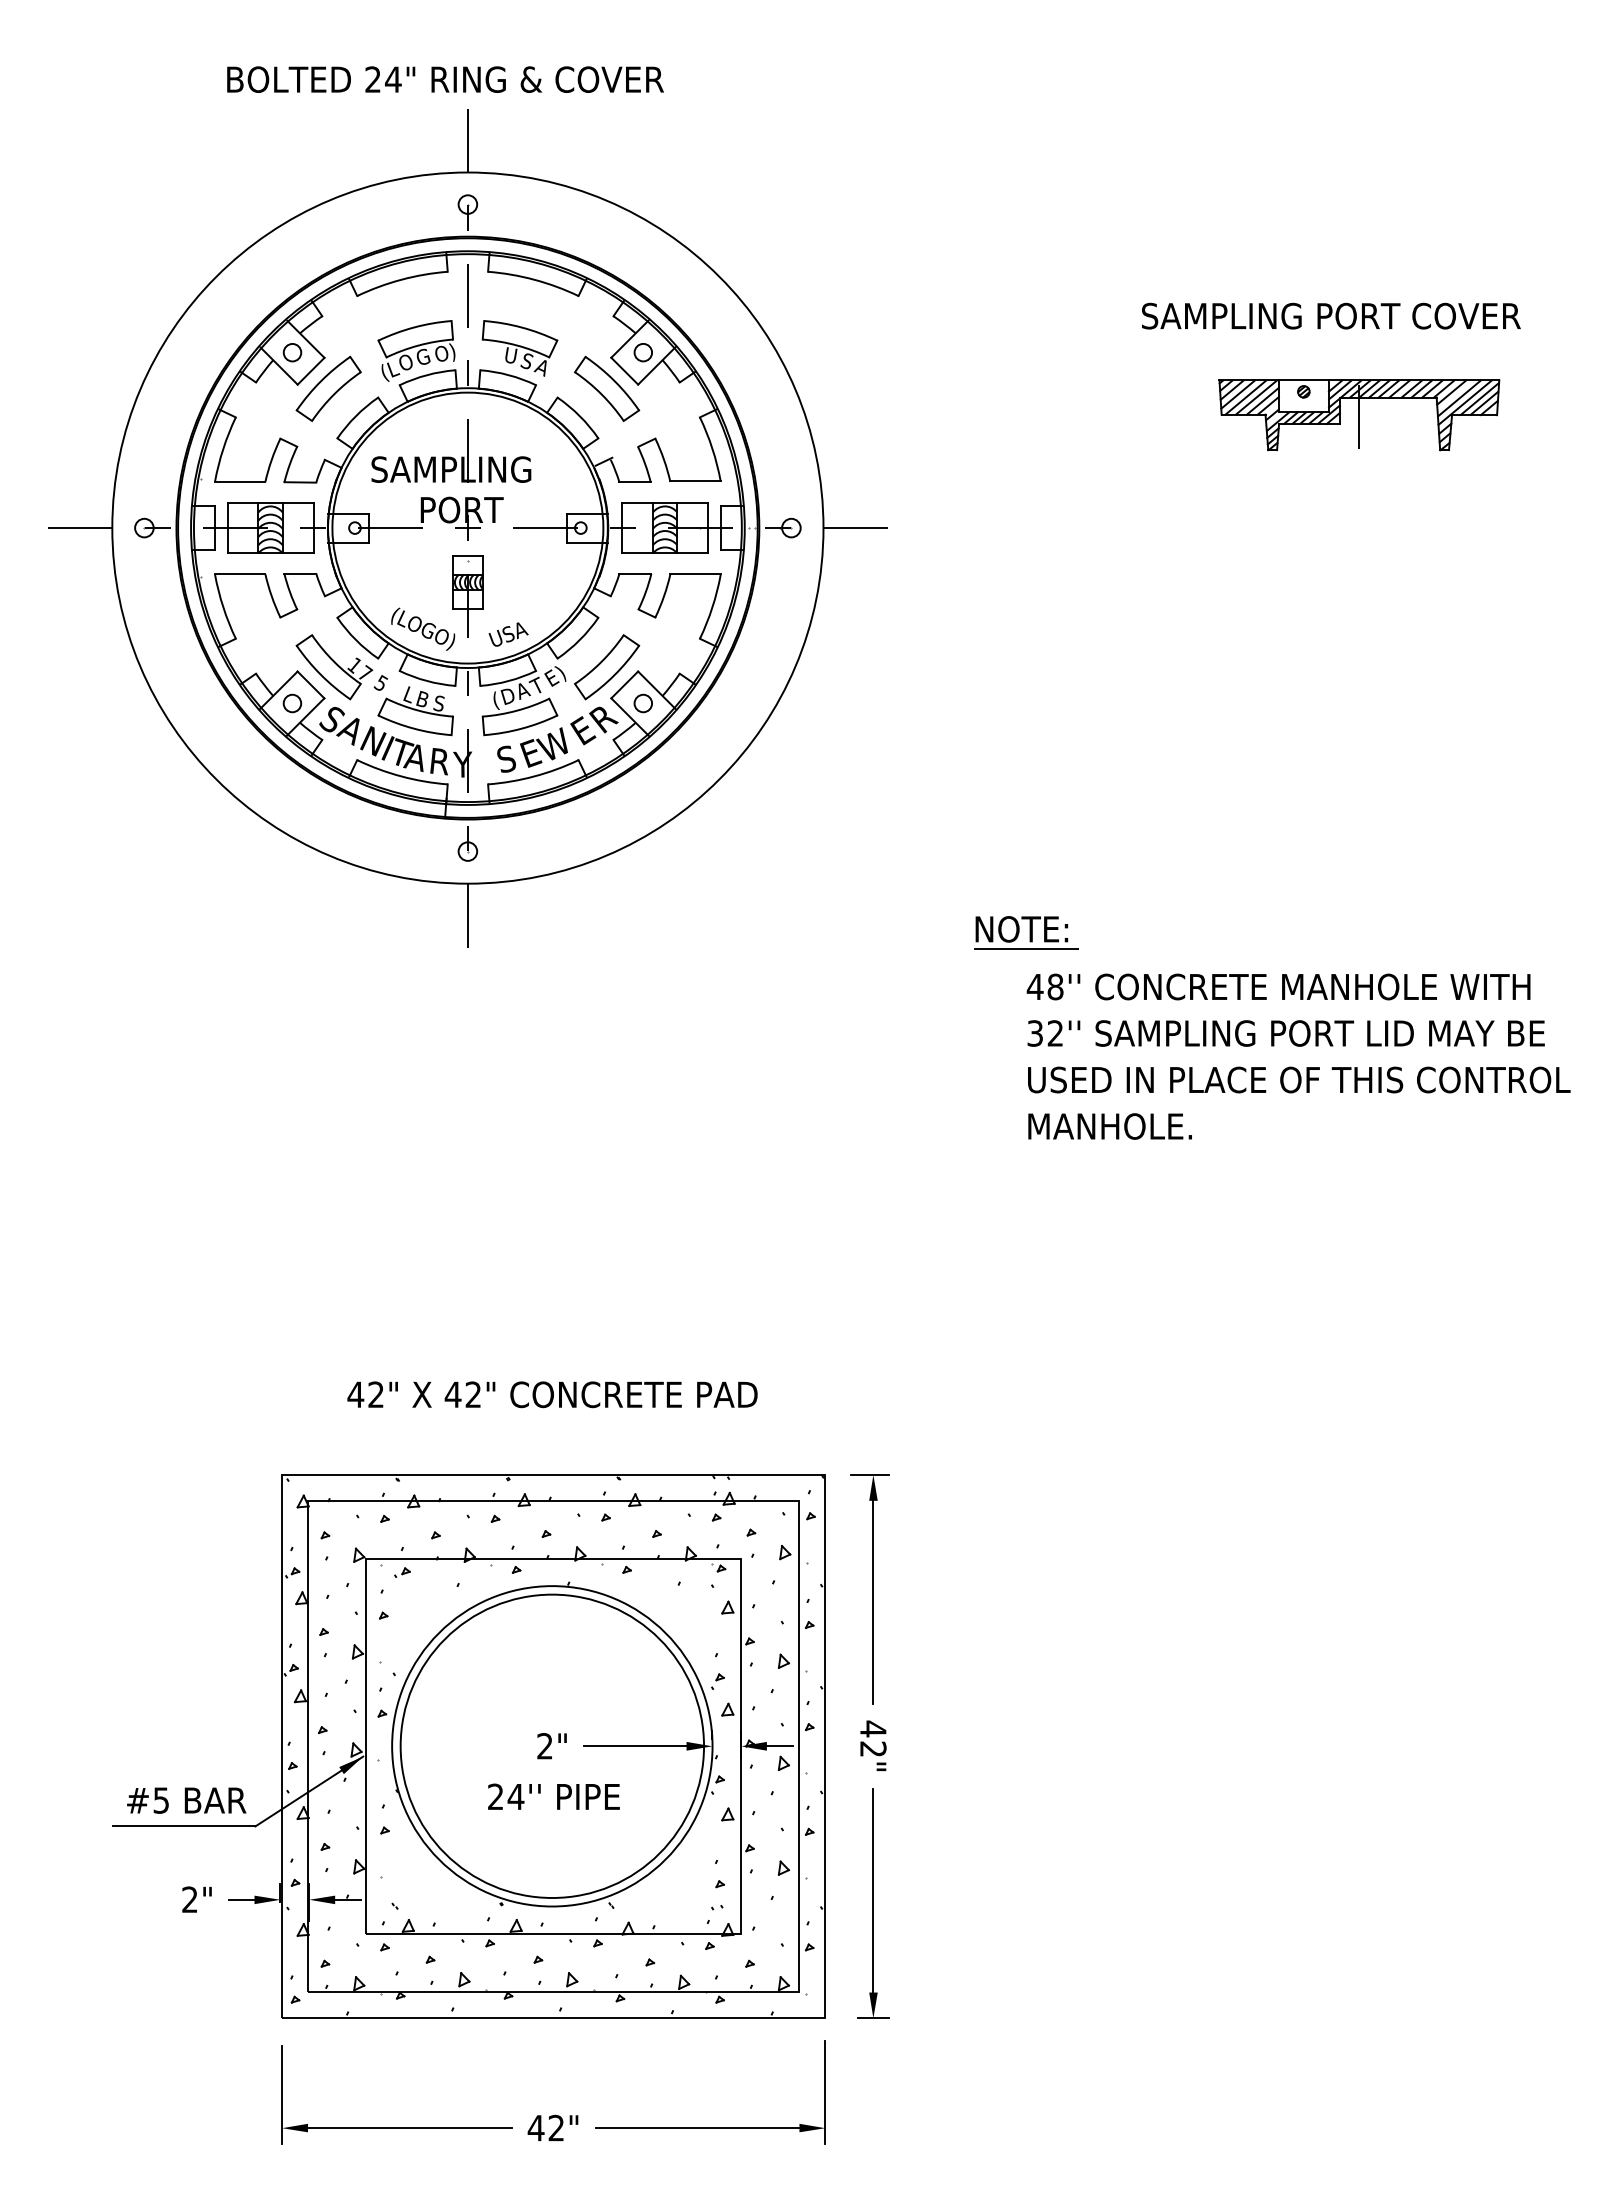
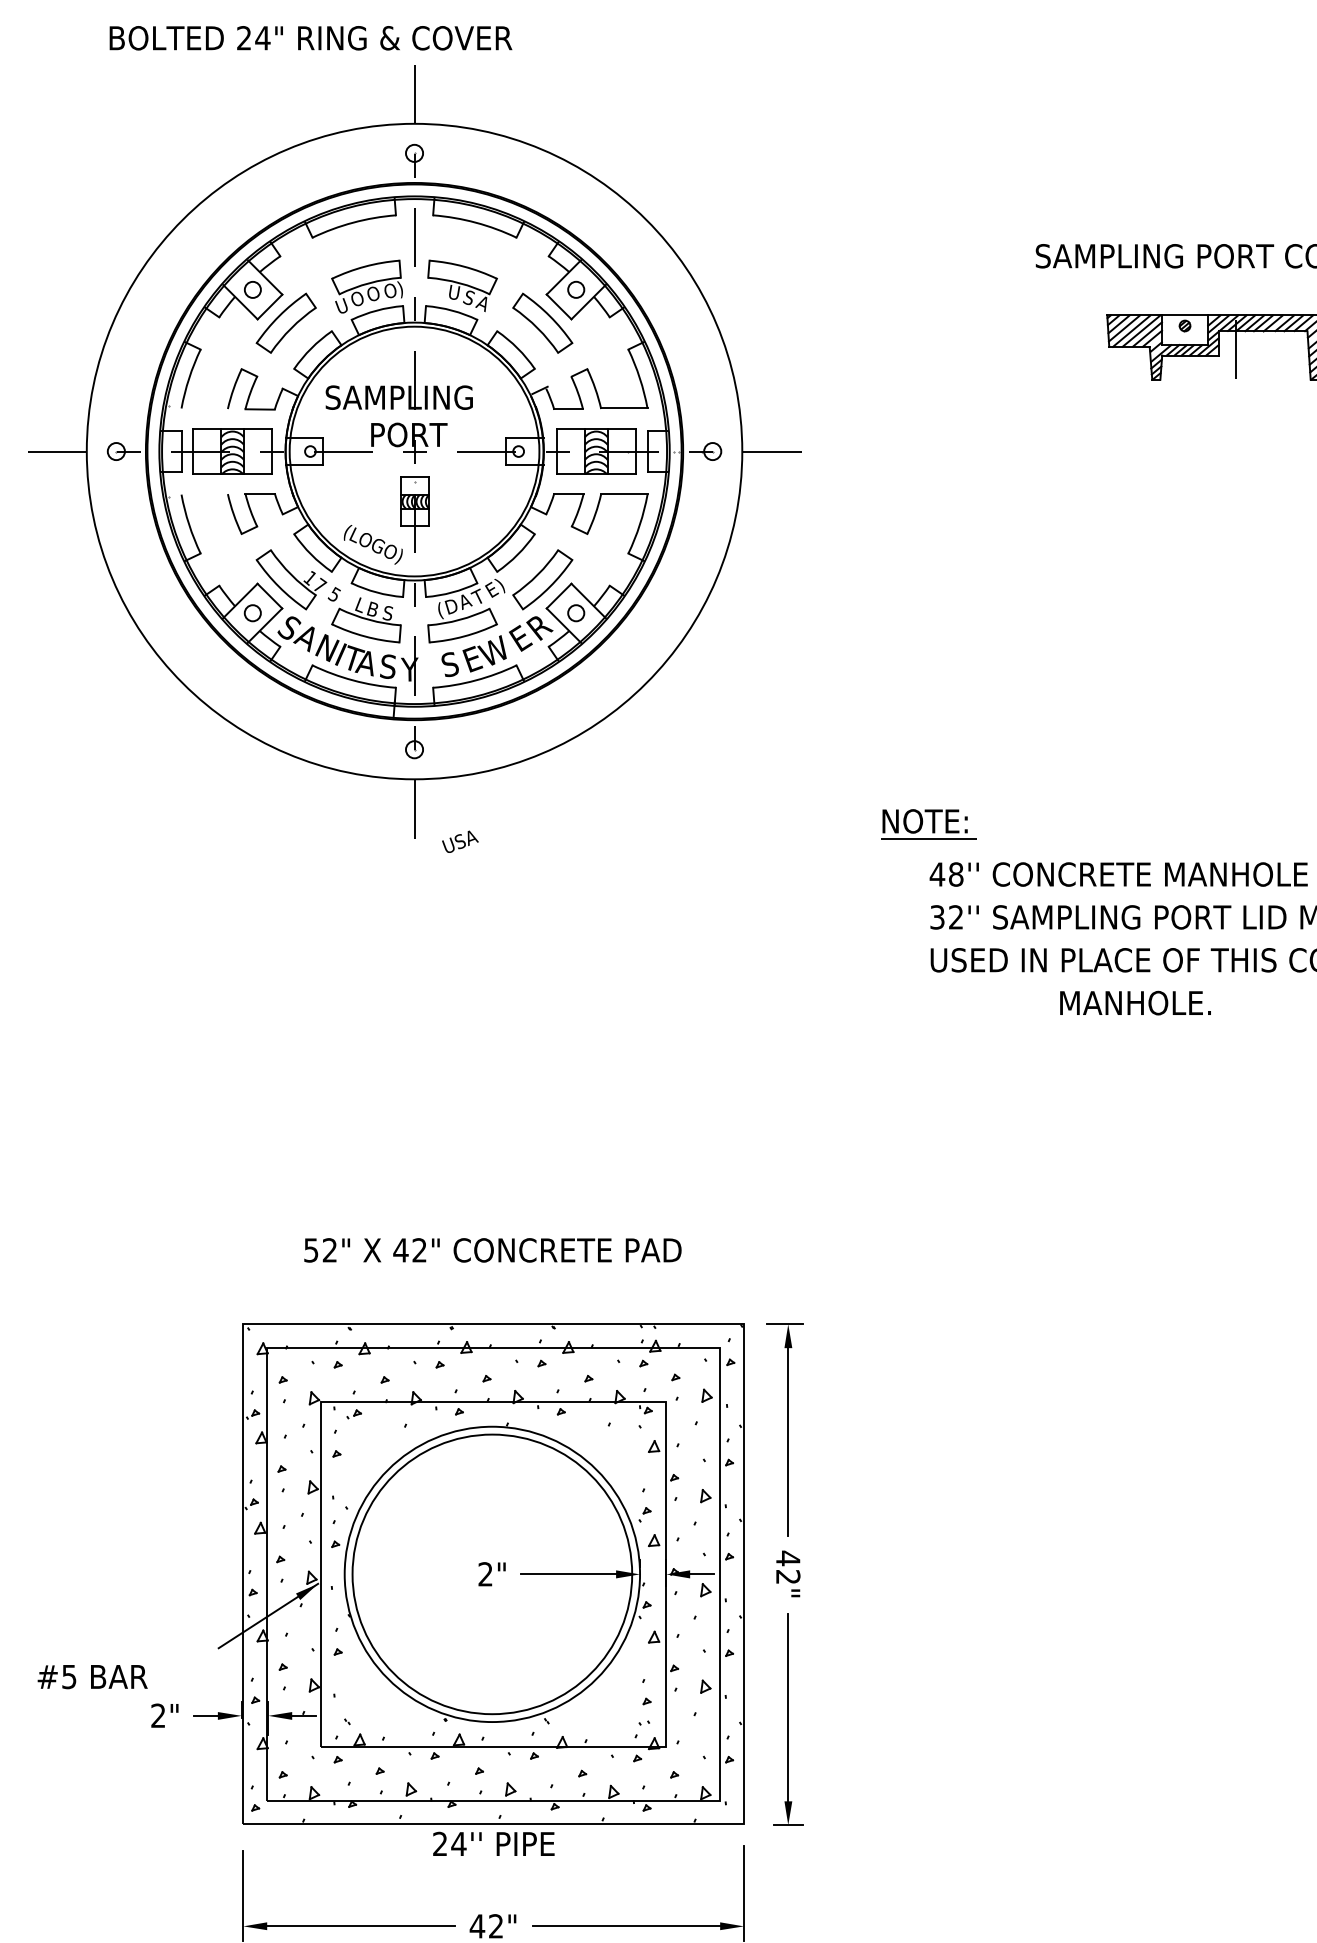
text: (445, 79) -> (310, 38), moved
text: (423, 356) -> (373, 293), G -> O
text: (390, 371) -> (343, 307), (L -> U
line: (239, 481) -> (204, 408), removed
line: (239, 574) -> (204, 494), removed
text: (508, 634) -> (460, 841), moved
text: (438, 761) -> (387, 666), R -> S
text: (1109, 1126) -> (1134, 1003), moved
text: (355, 1394) -> (310, 1250), 42" -> 52"
text: (553, 1796) -> (493, 1843), moved
text: (186, 1800) -> (92, 1676), moved
line: (183, 1826) -> (152, 1648), removed

